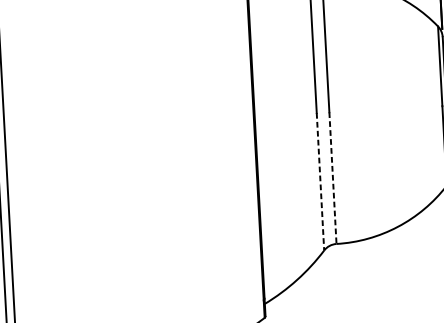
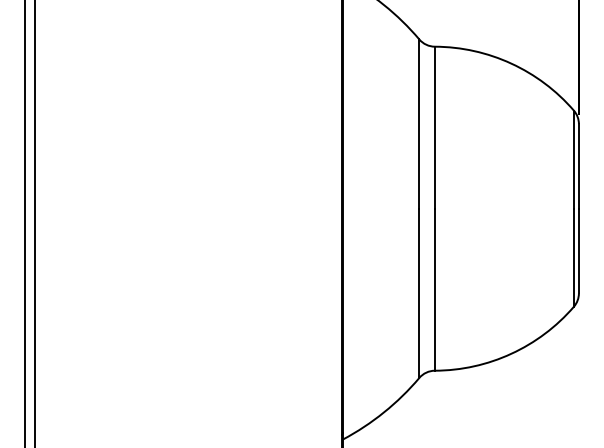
line: (332, 177) -> (434, 289), dashed -> solid
line: (320, 181) -> (419, 293), dashed -> solid

